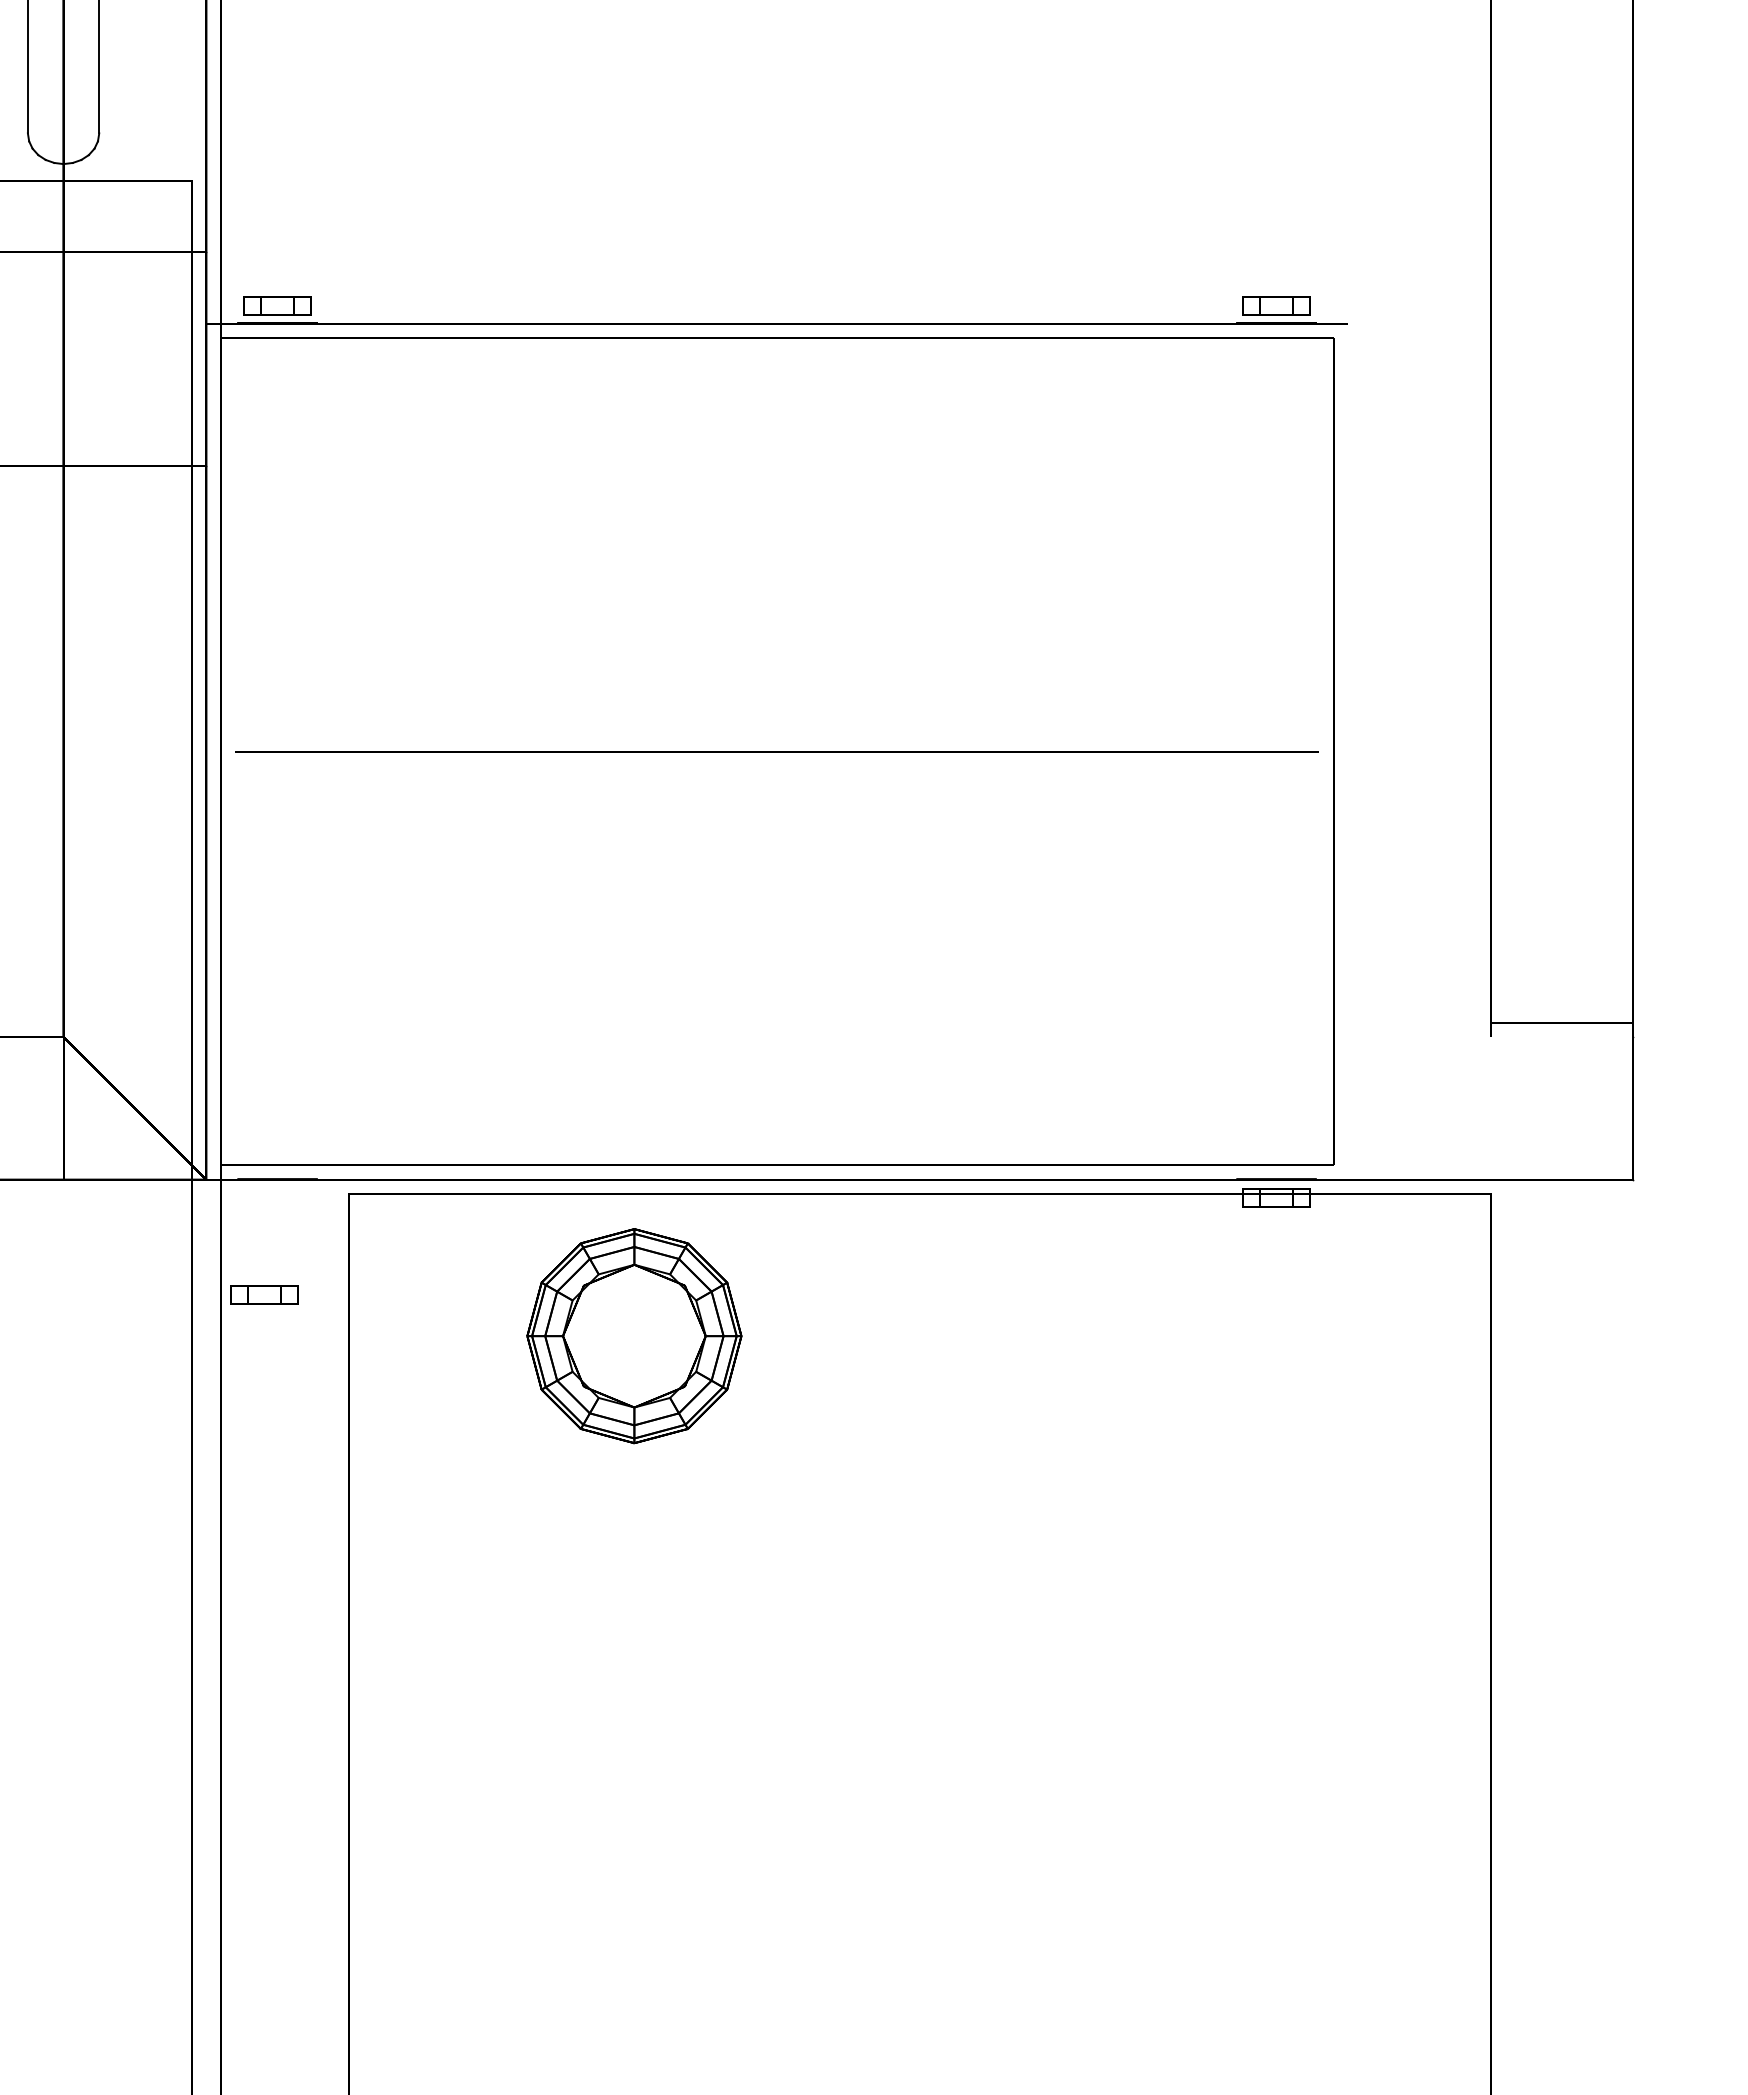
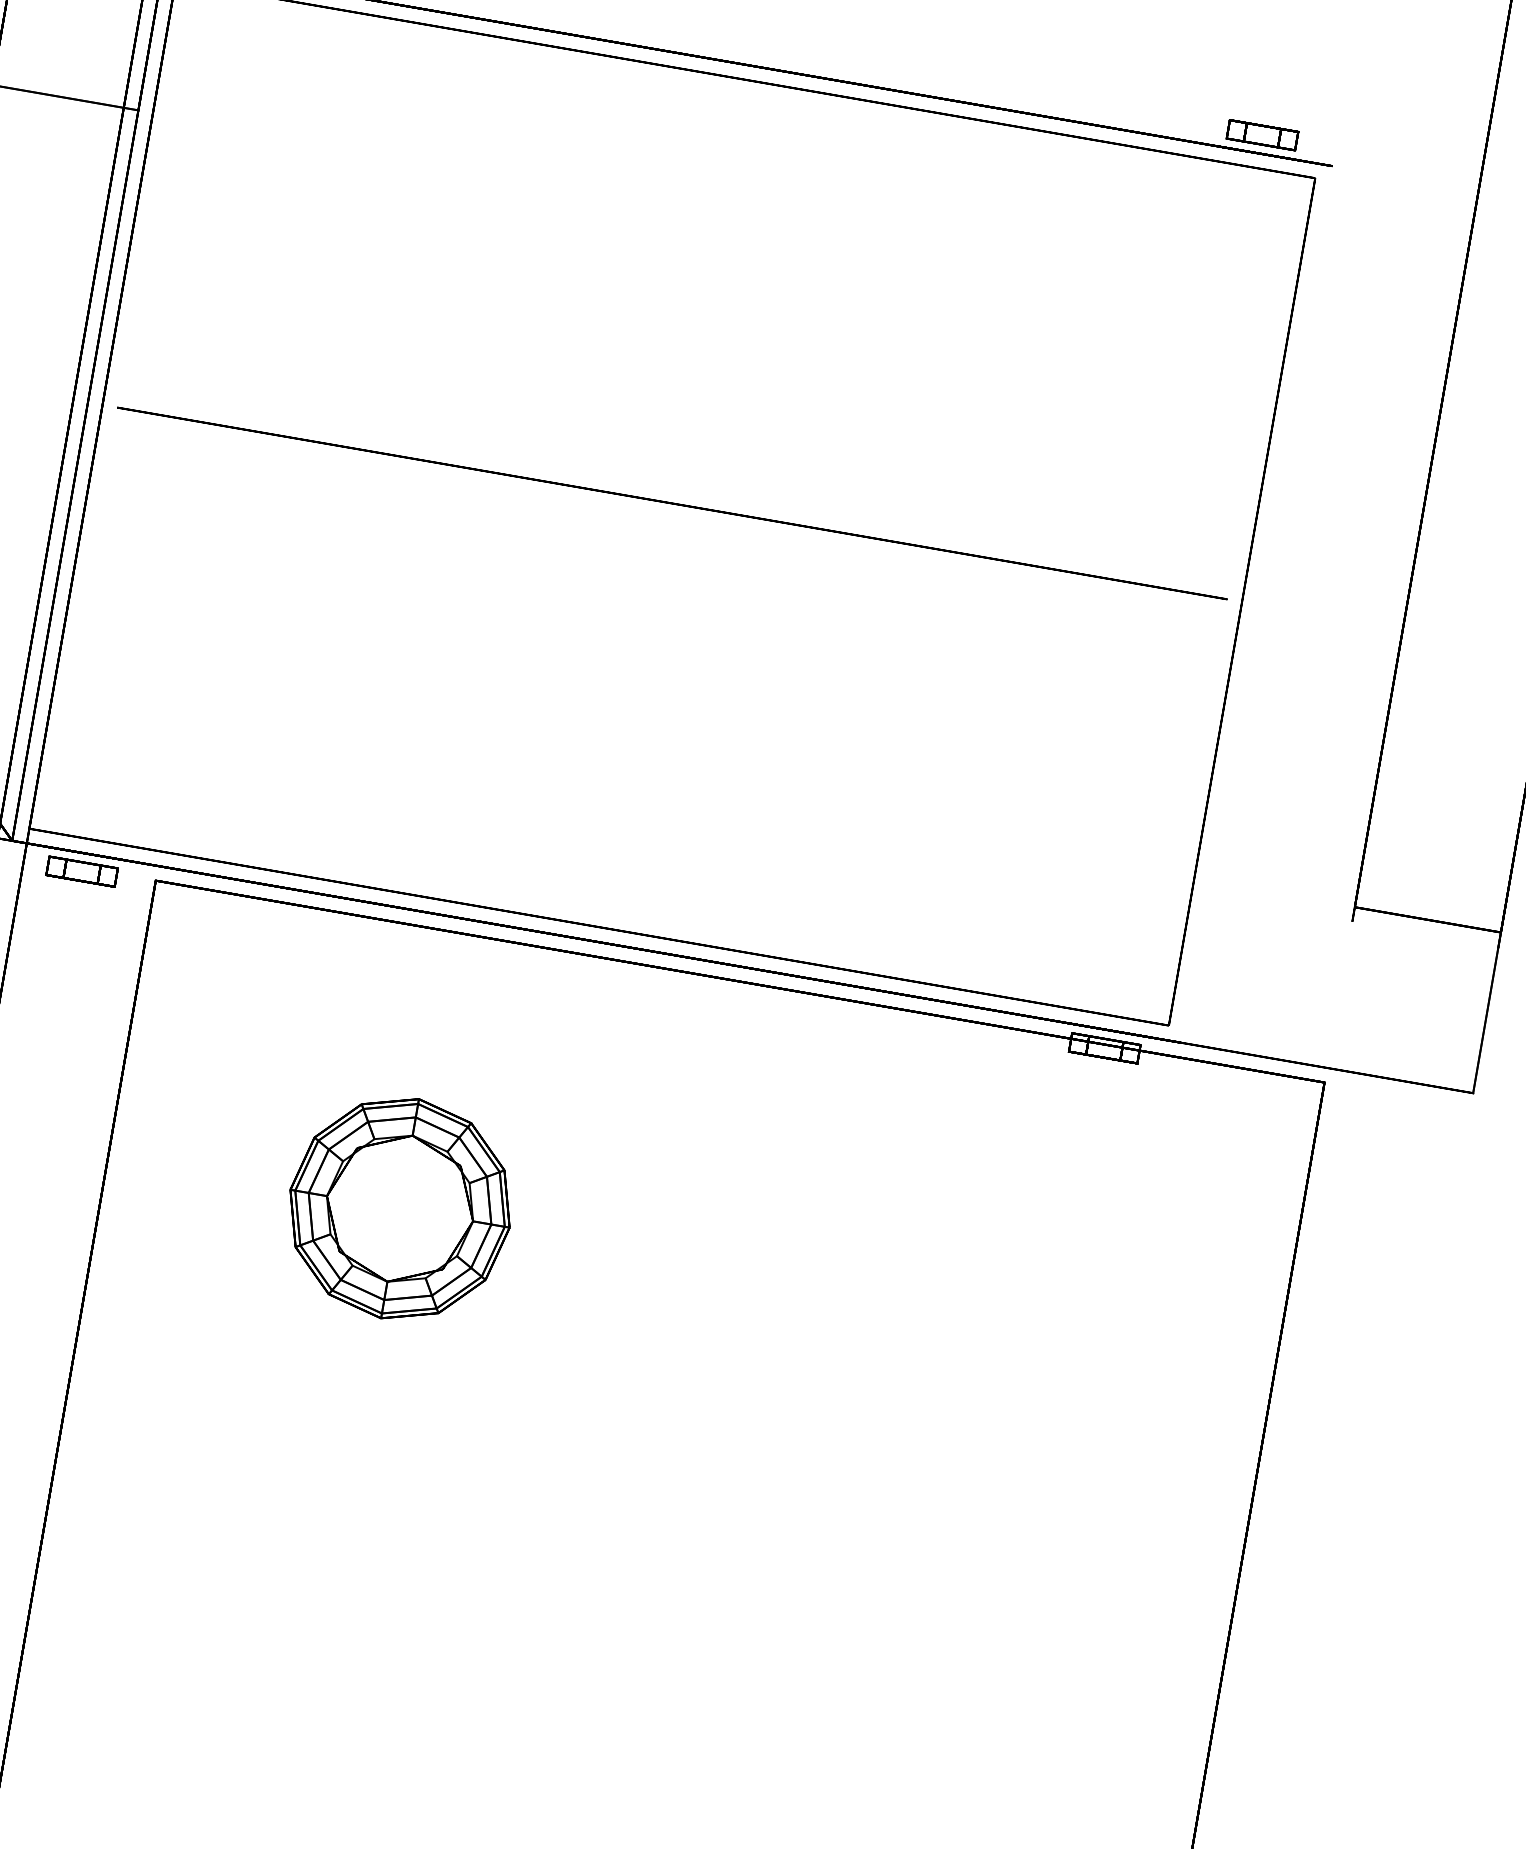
part: (264, 1294) -> (82, 871), moved
part: (634, 1336) -> (400, 1209), moved

